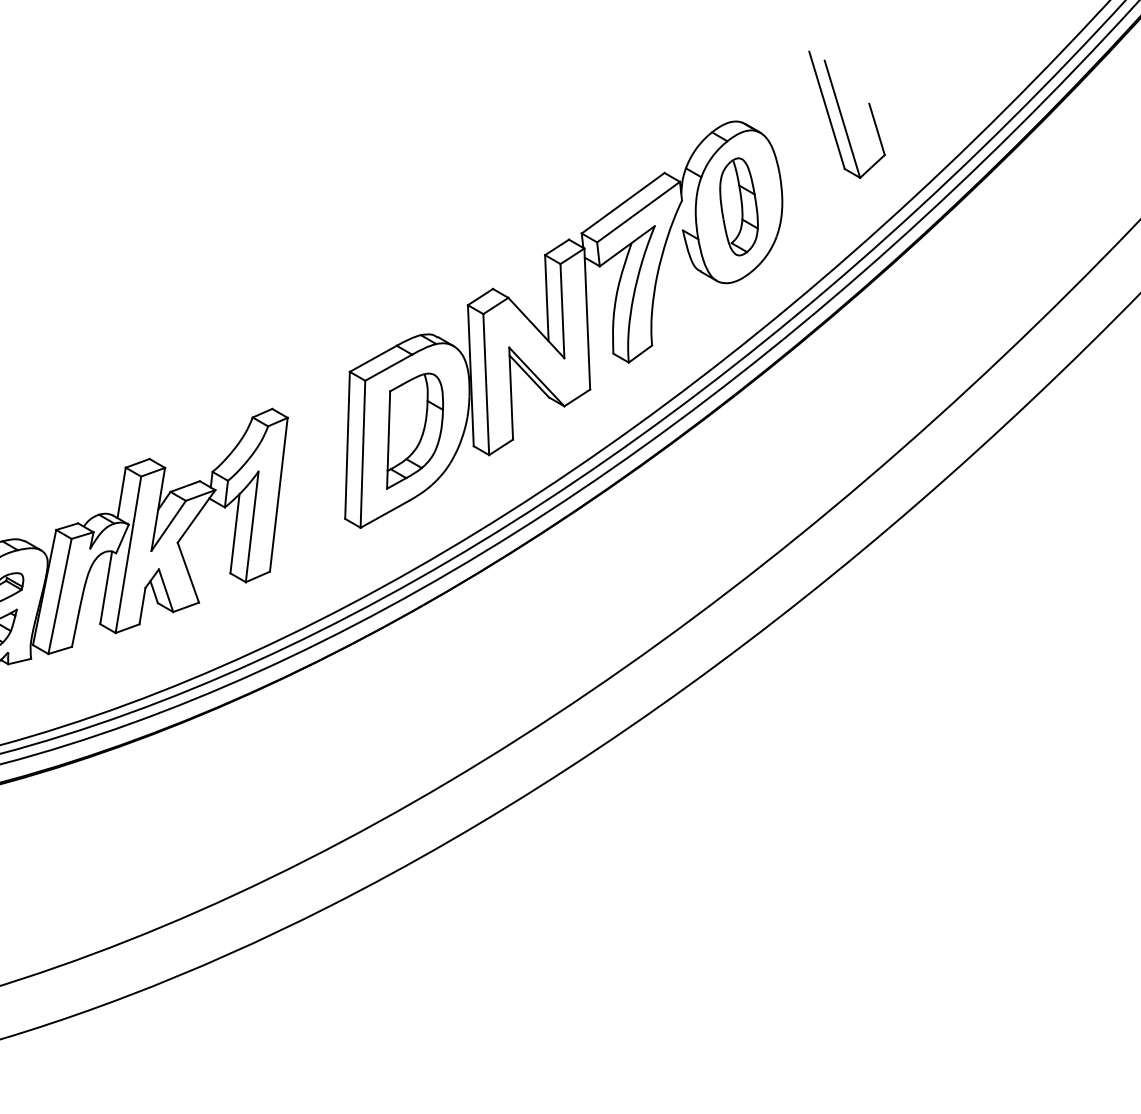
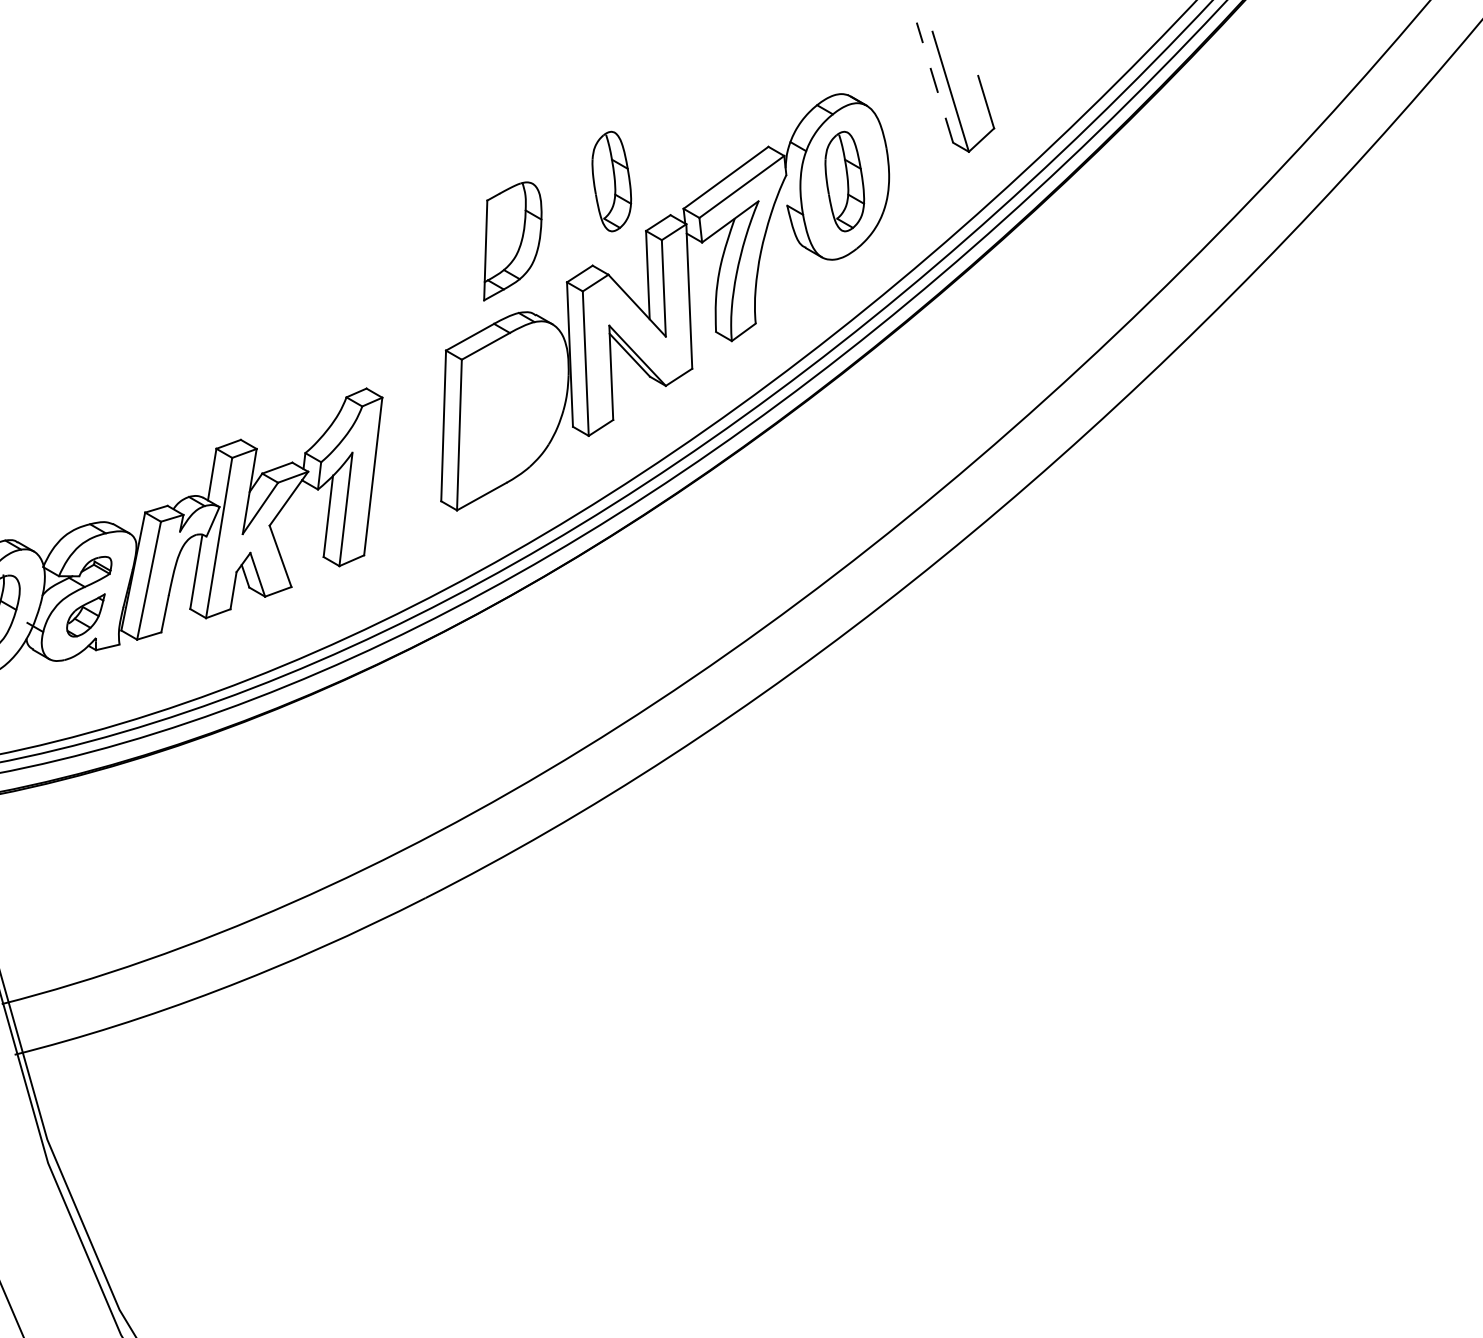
line: (826, 110) -> (934, 82), solid -> dashed
part: (511, 206) -> (611, 181), added
part: (414, 431) -> (512, 241), moved

